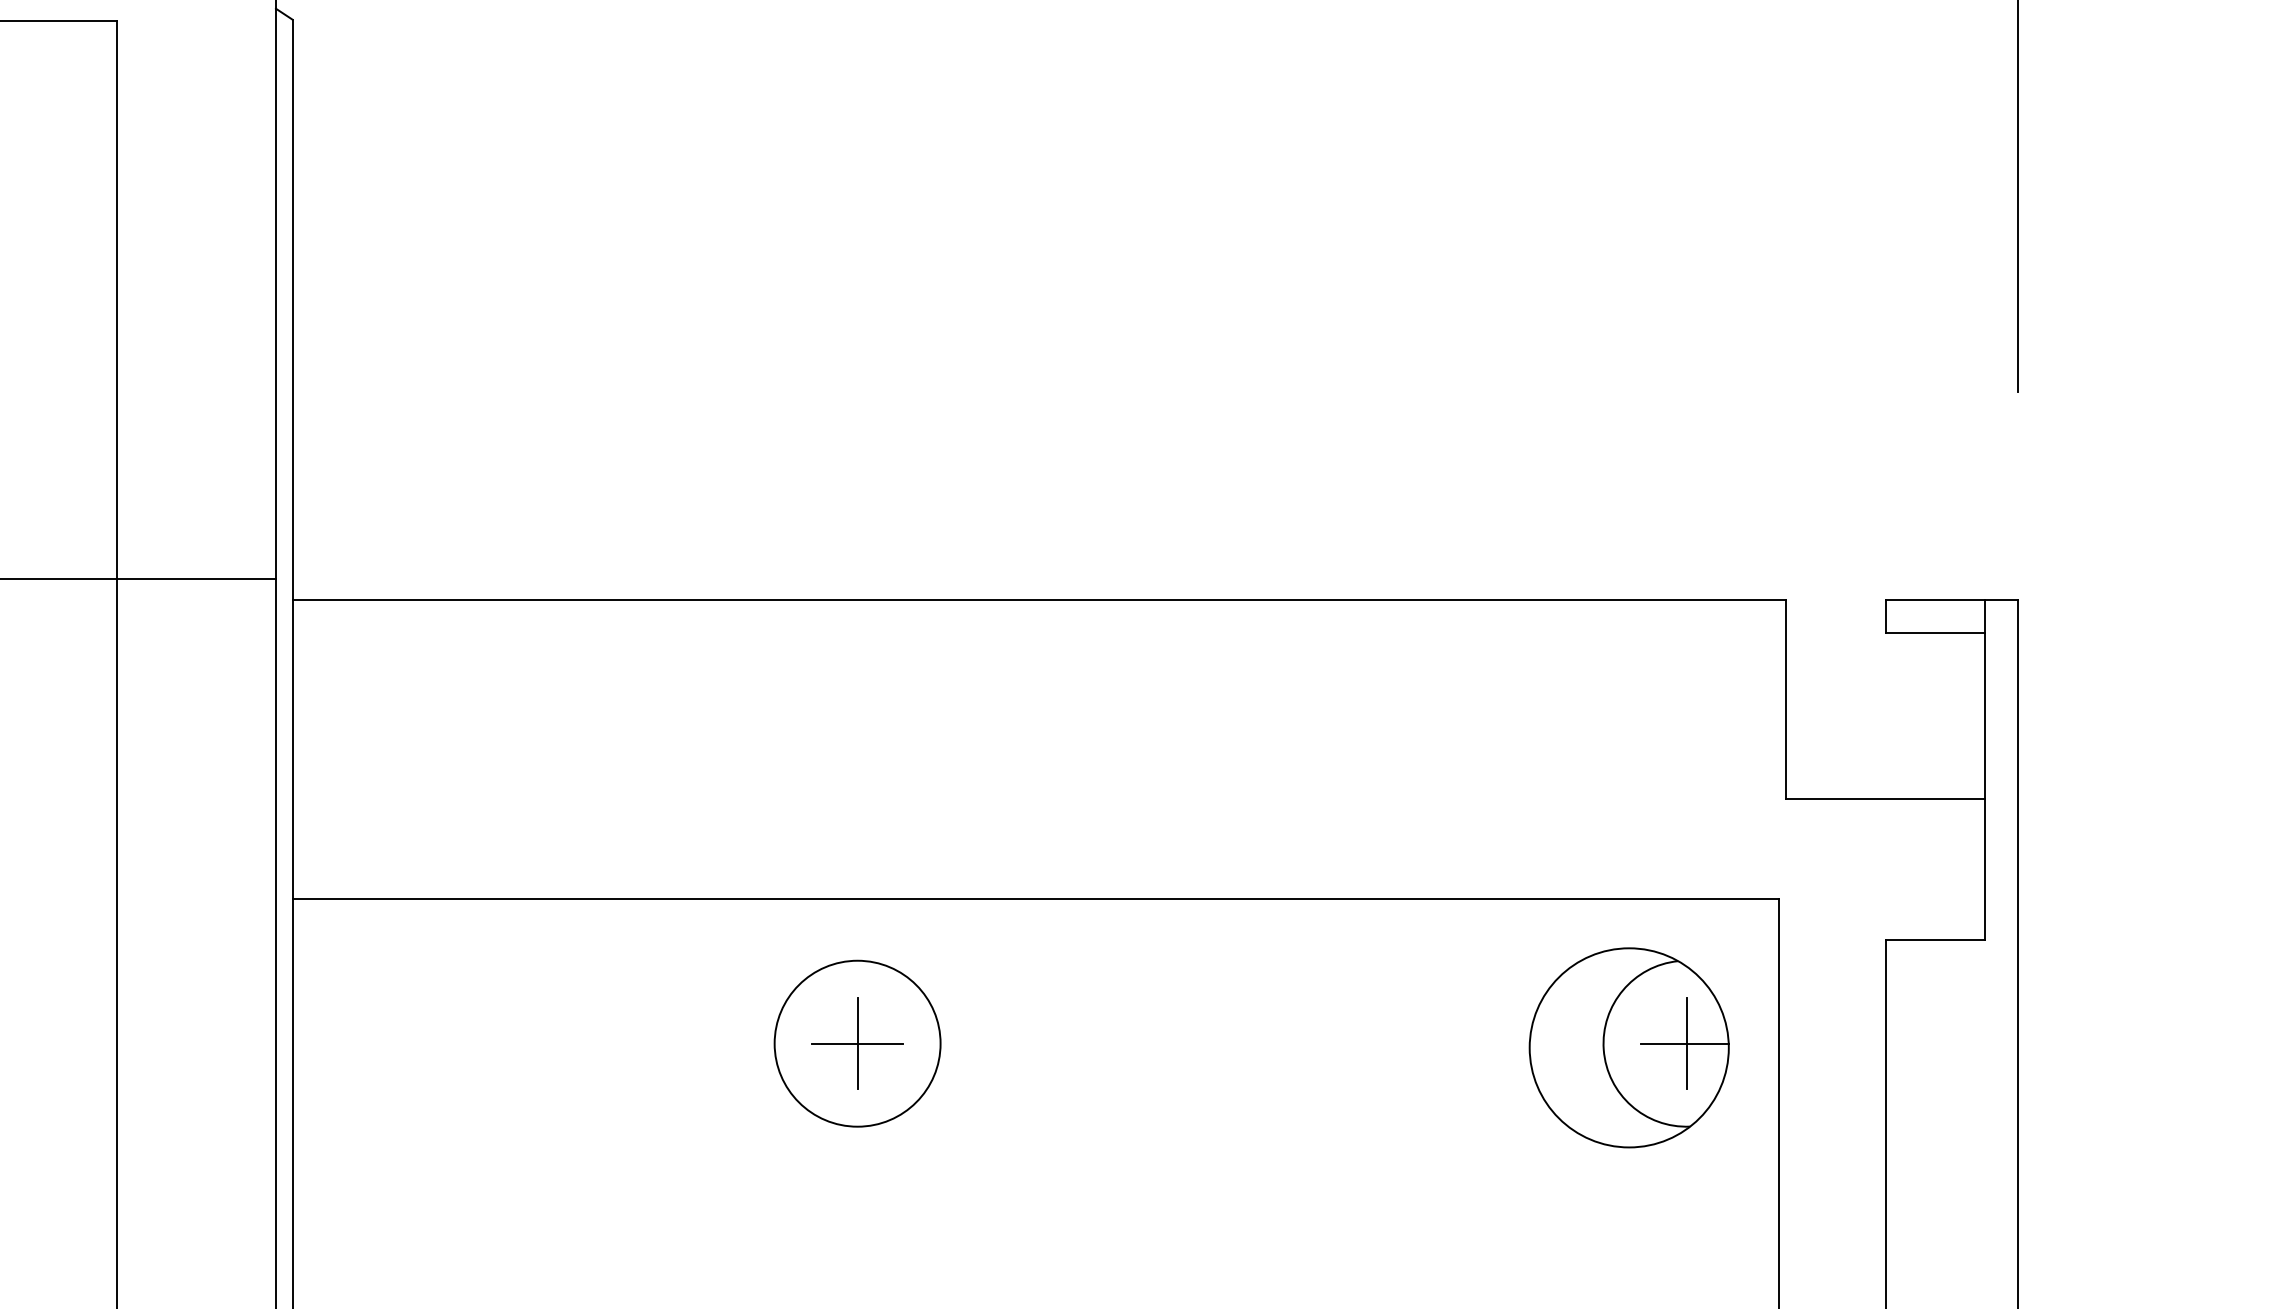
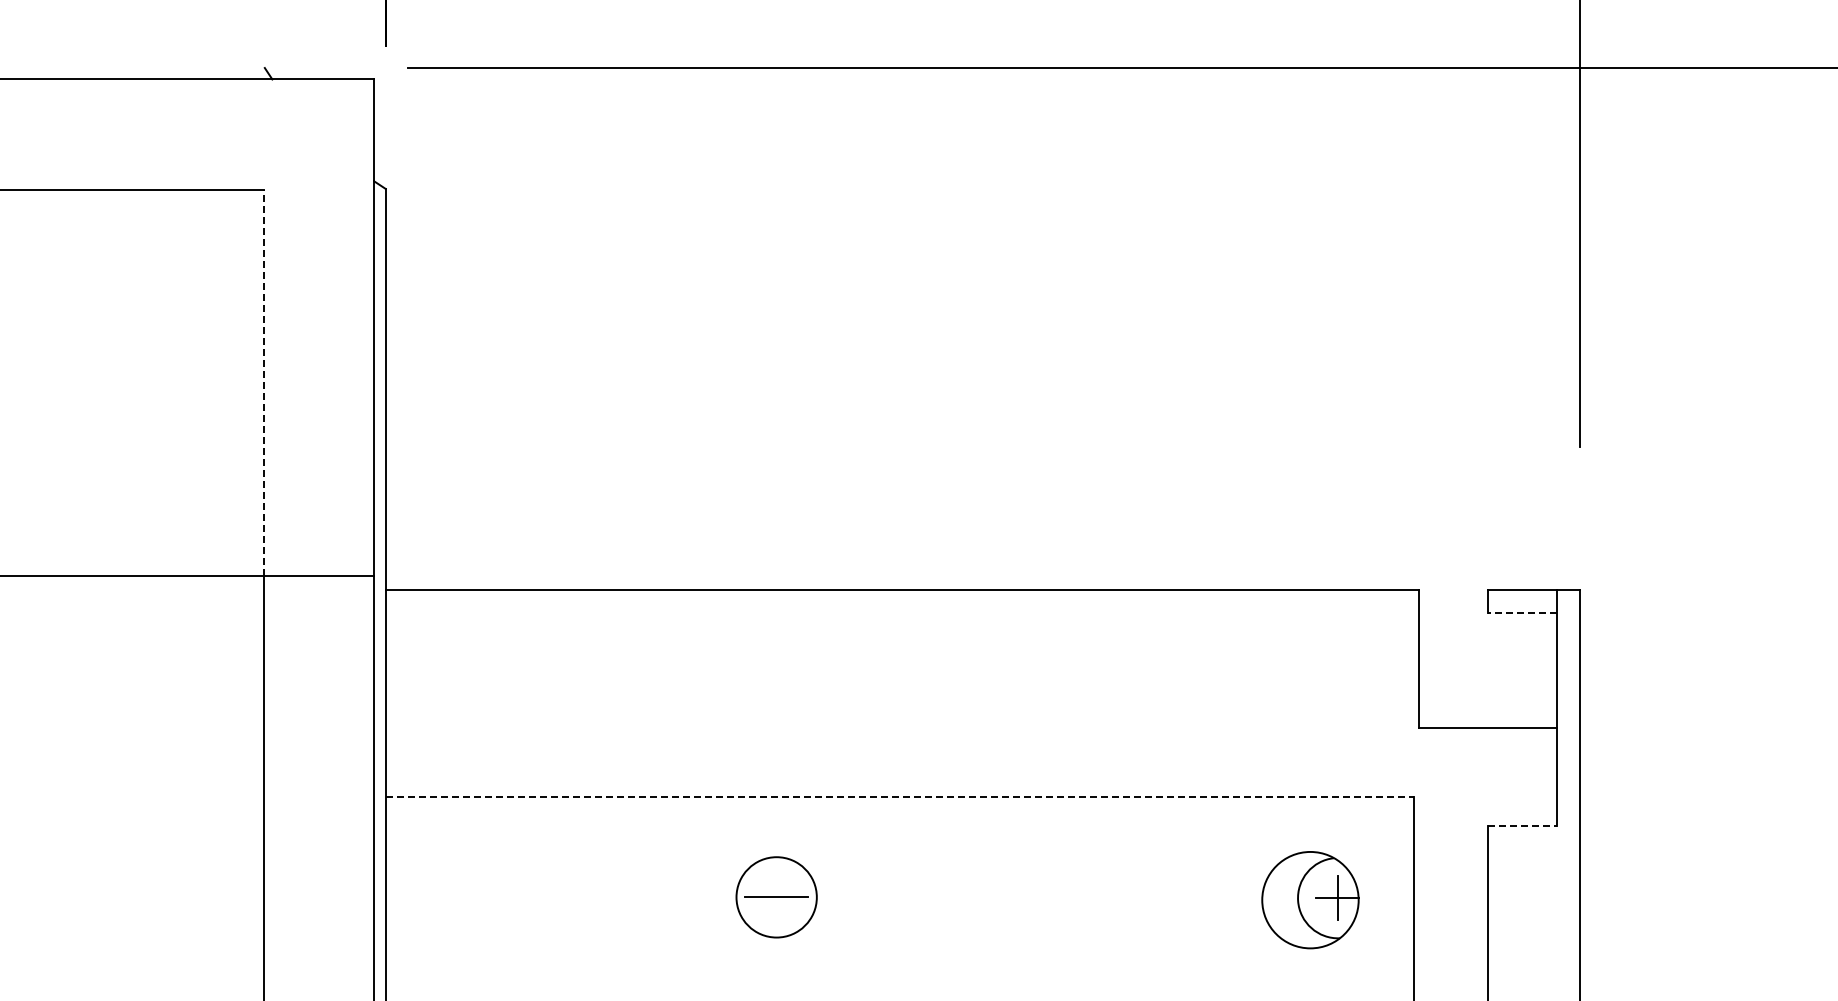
line: (117, 299) -> (264, 382), solid -> dashed
line: (1934, 633) -> (1521, 613), solid -> dashed
line: (1035, 897) -> (899, 796), solid -> dashed
line: (1935, 939) -> (1522, 825), solid -> dashed
circle: (857, 1042) -> (776, 896), size x0.7
line: (857, 1042) -> (776, 896), removed
part: (1629, 1046) -> (1310, 899), size x0.7

